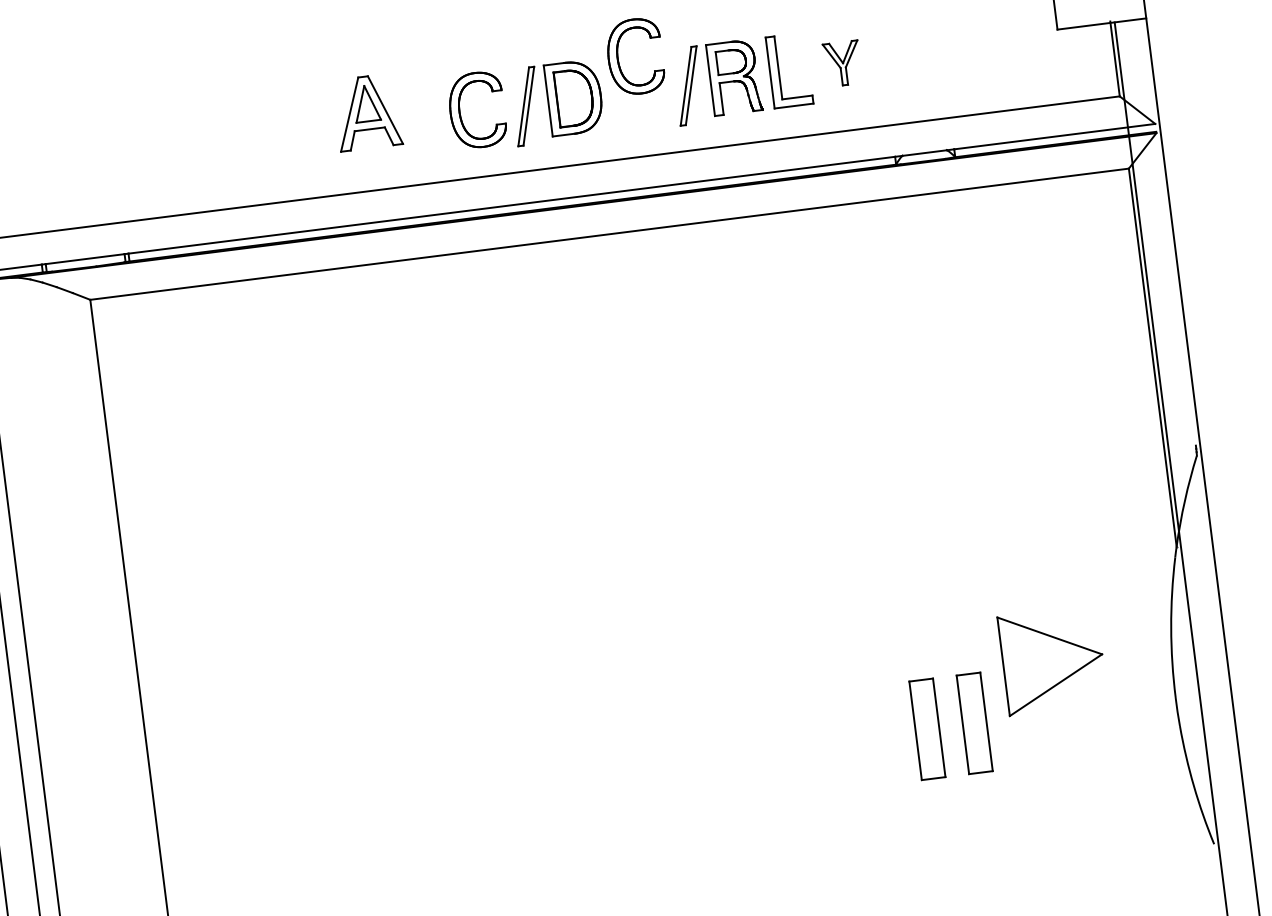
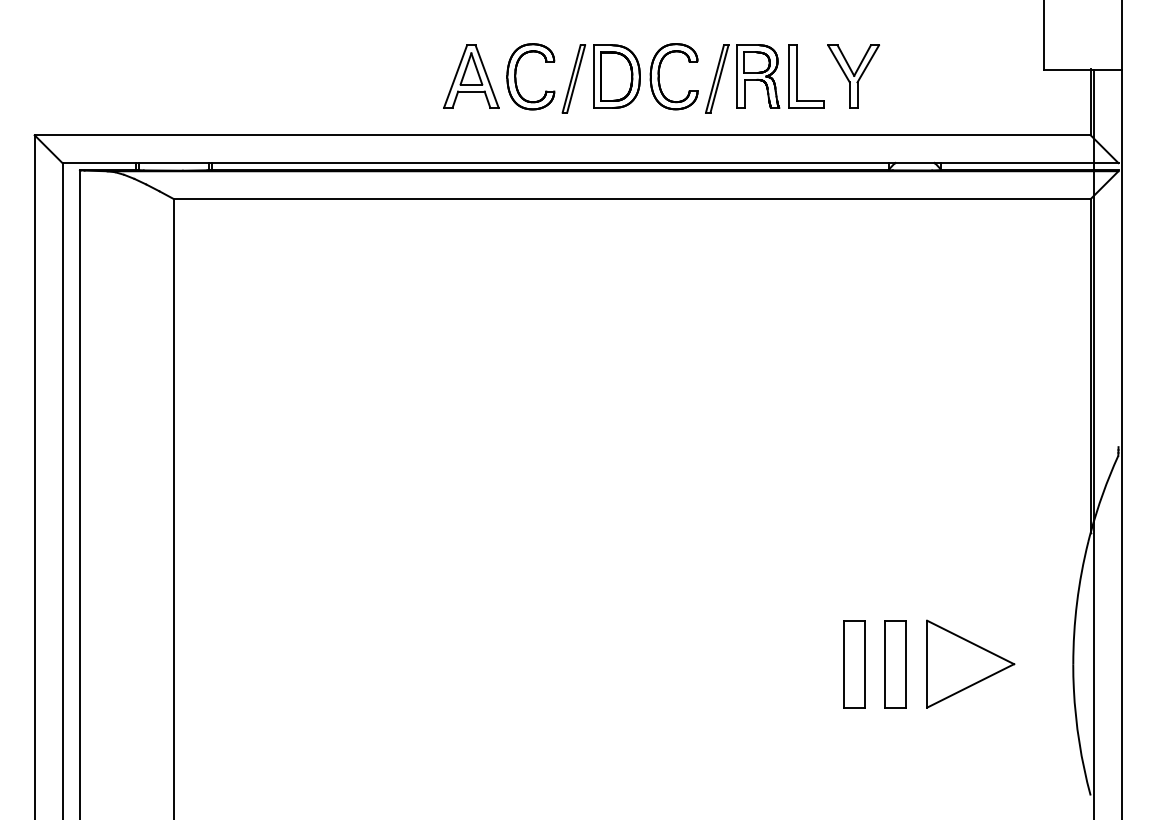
part: (618, 58) -> (659, 76), moved
part: (842, 63) -> (853, 76), size x1.67
part: (367, 112) -> (471, 76), moved
part: (1052, 659) -> (970, 663), moved

